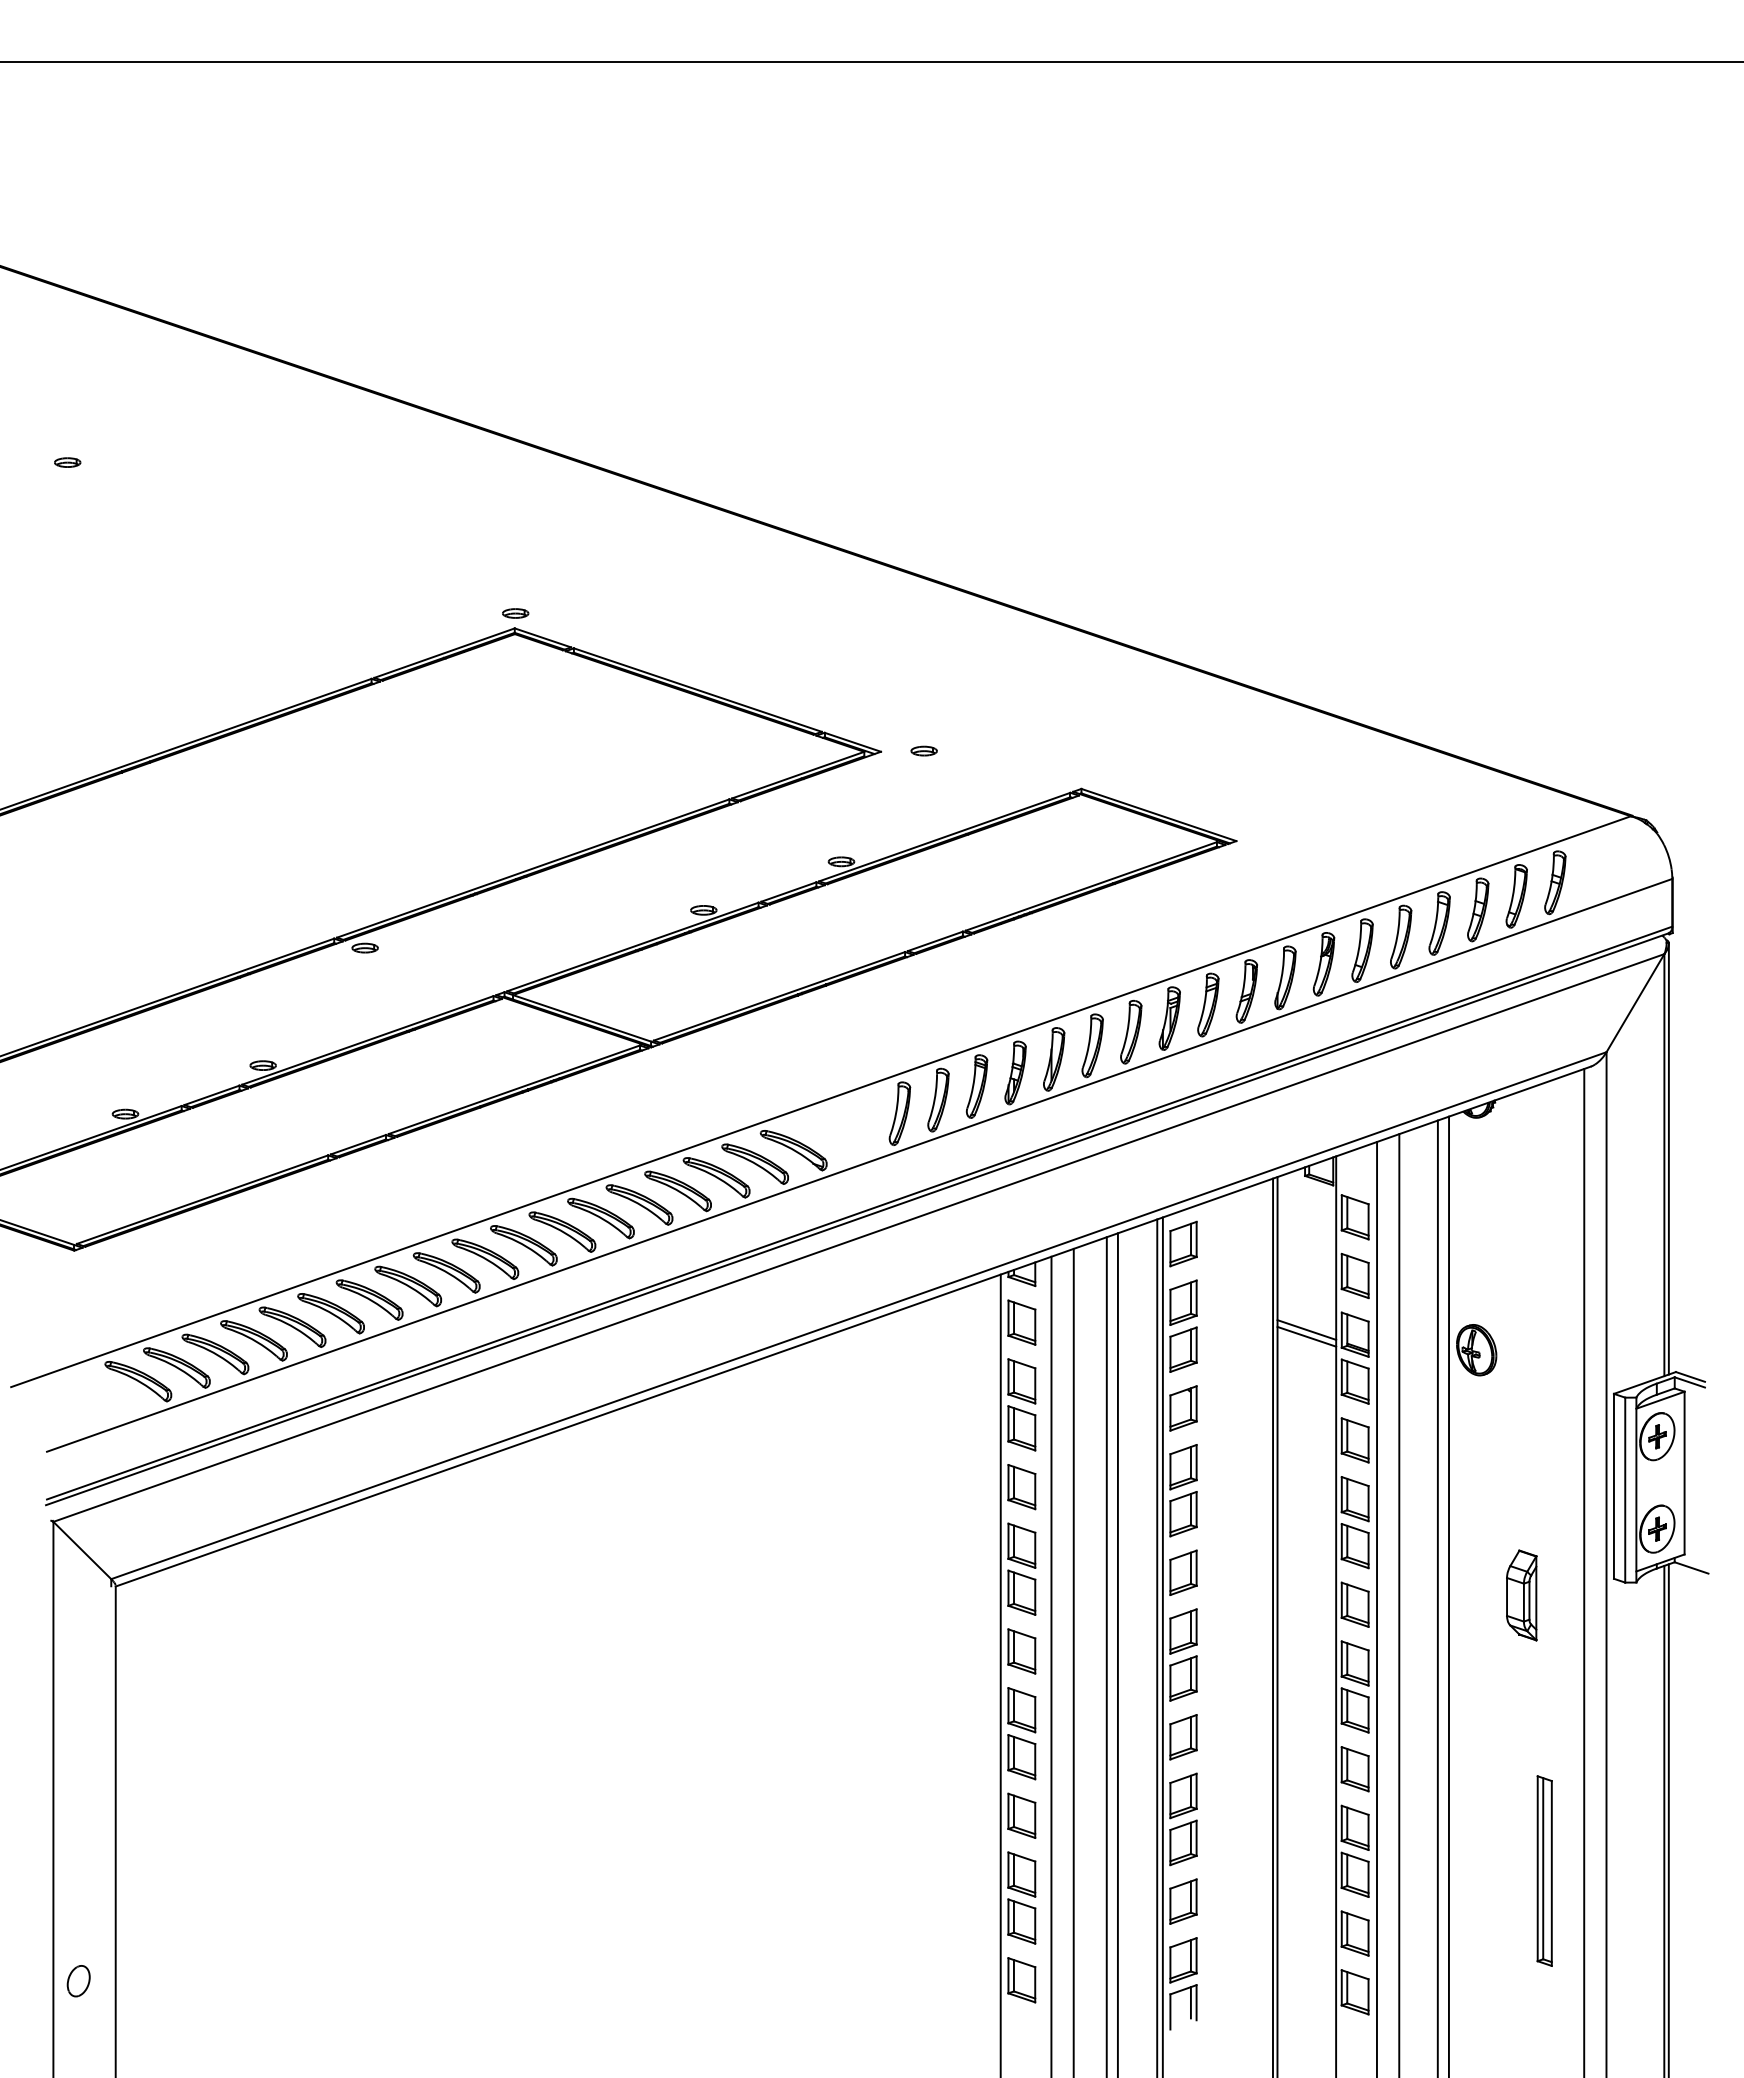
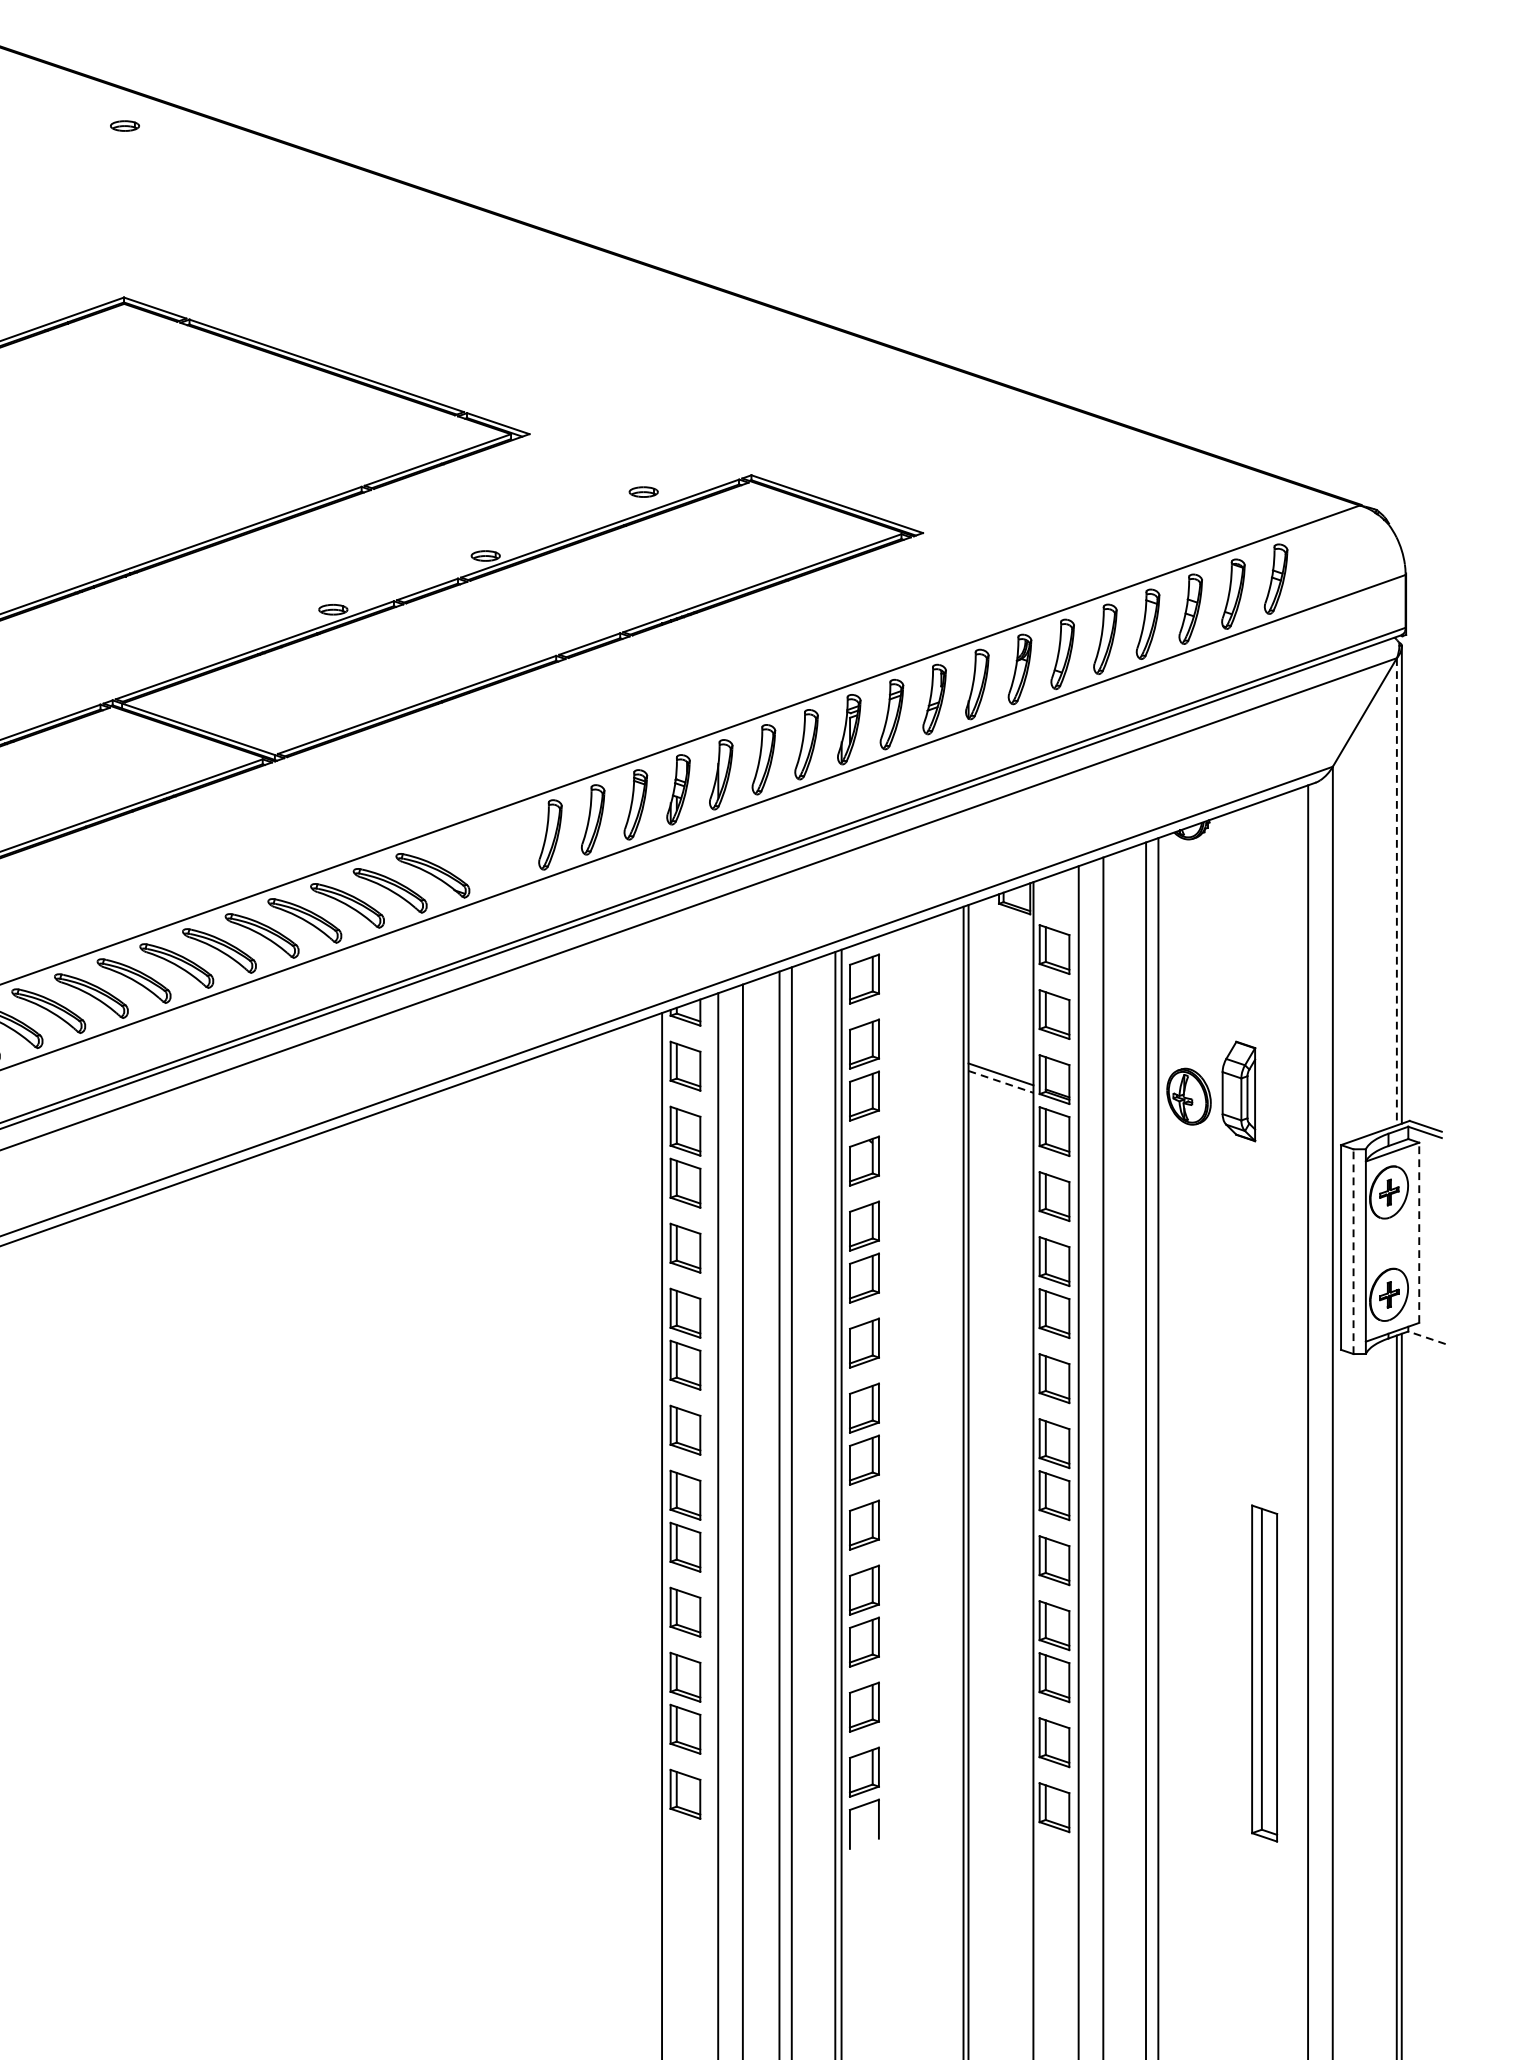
part: (515, 613) -> (124, 126), moved
part: (923, 750) -> (643, 491), moved
line: (1664, 1165) -> (1397, 892), solid -> dashed
line: (1306, 1336) -> (1000, 1081), solid -> dashed
line: (1684, 1472) -> (1419, 1232), solid -> dashed
line: (1625, 1489) -> (1353, 1250), solid -> dashed
line: (1691, 1567) -> (1426, 1337), solid -> dashed
part: (1521, 1595) -> (1238, 1091), moved
part: (1544, 1870) -> (1264, 1672), size x1.6
line: (1190, 2002) -> (872, 1818), removed

